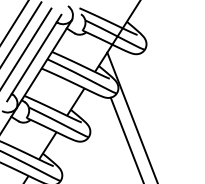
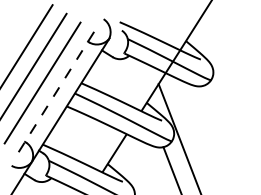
line: (34, 57) -> (56, 91), solid -> dashed

